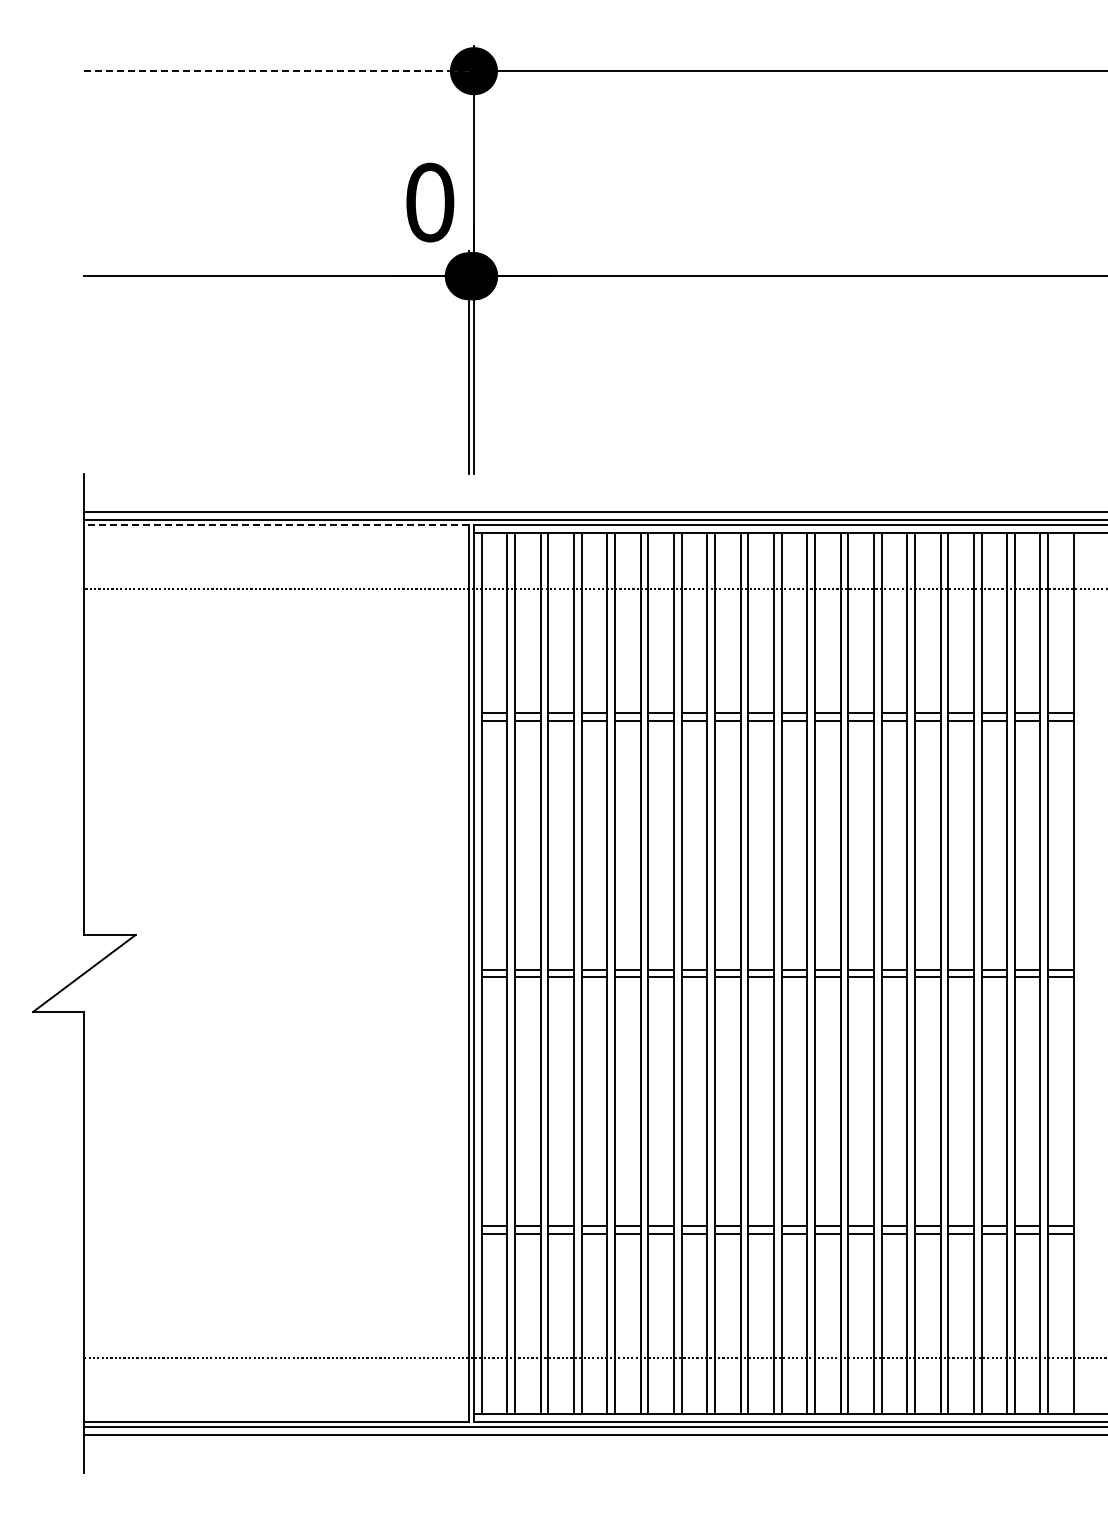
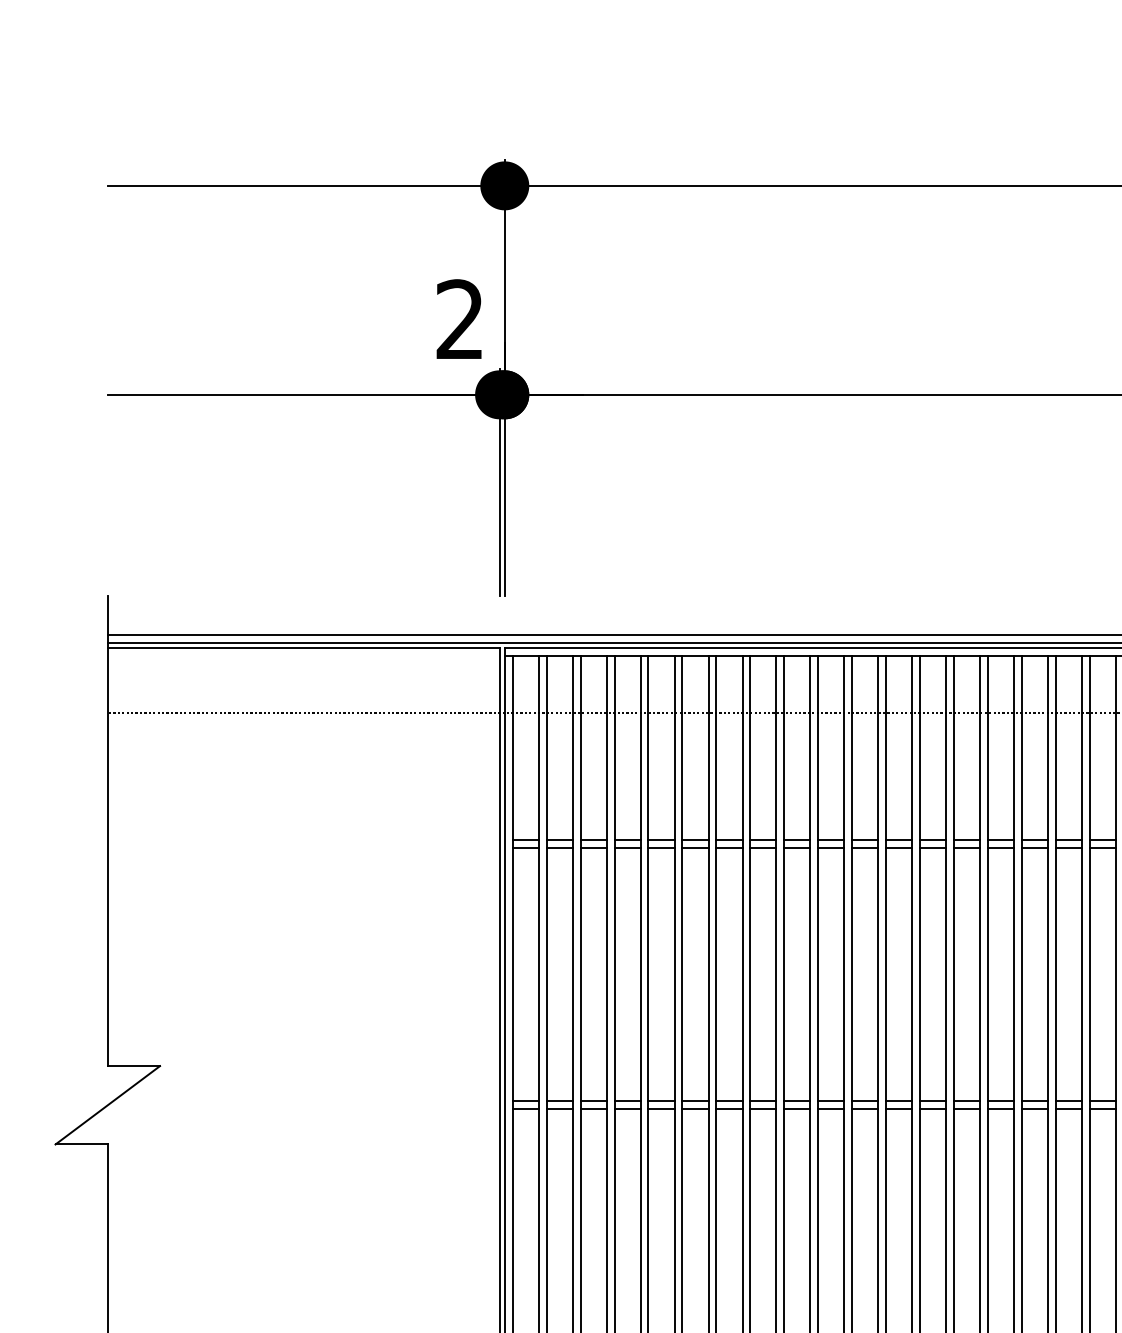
line: (279, 71) -> (306, 186), dashed -> solid
text: (430, 202) -> (460, 319), 0 -> 2
line: (276, 524) -> (303, 647), dashed -> solid

